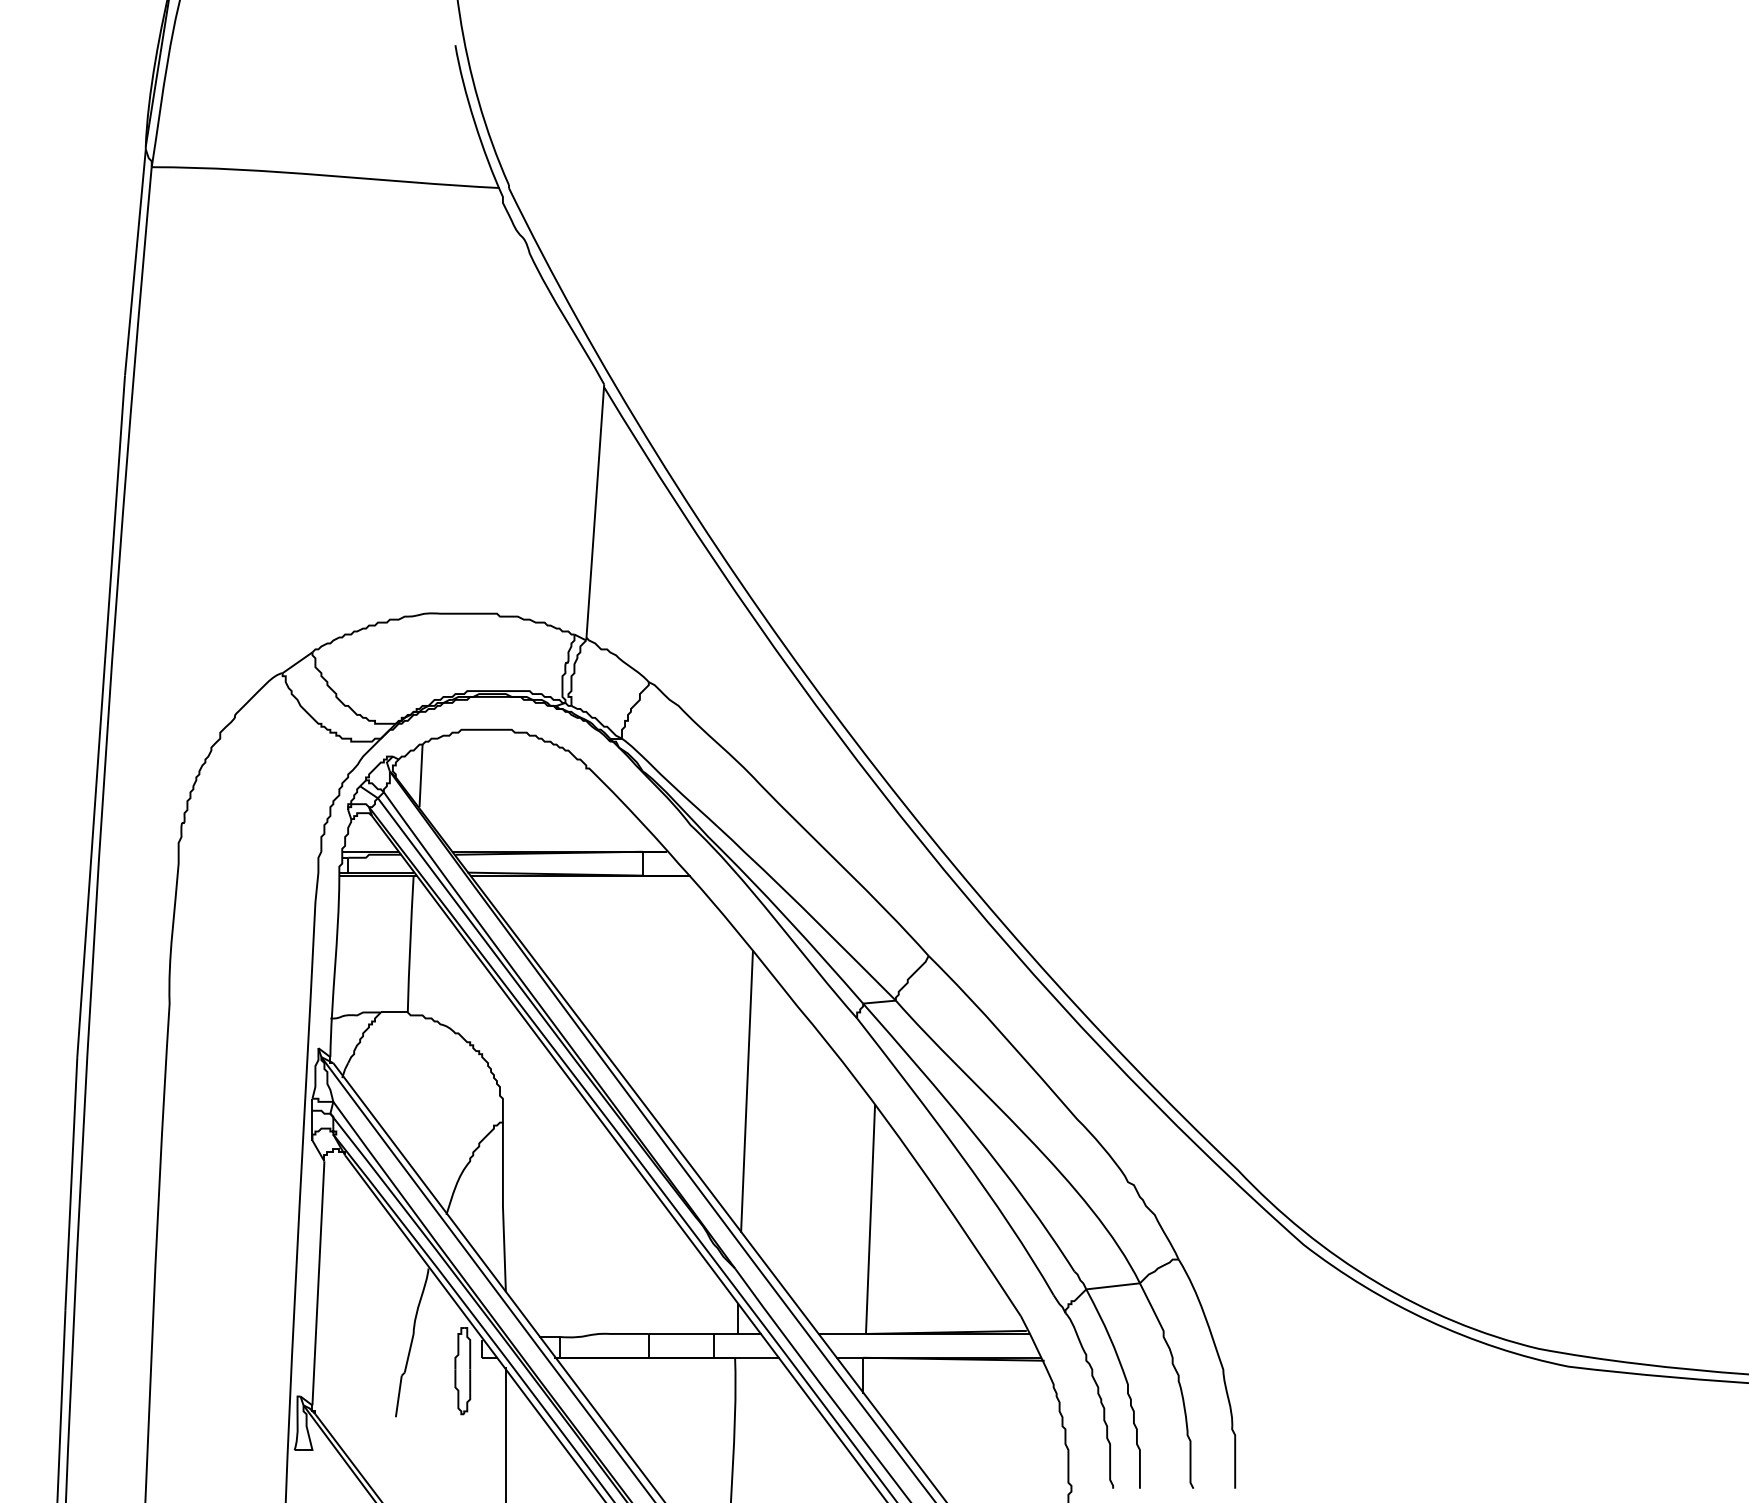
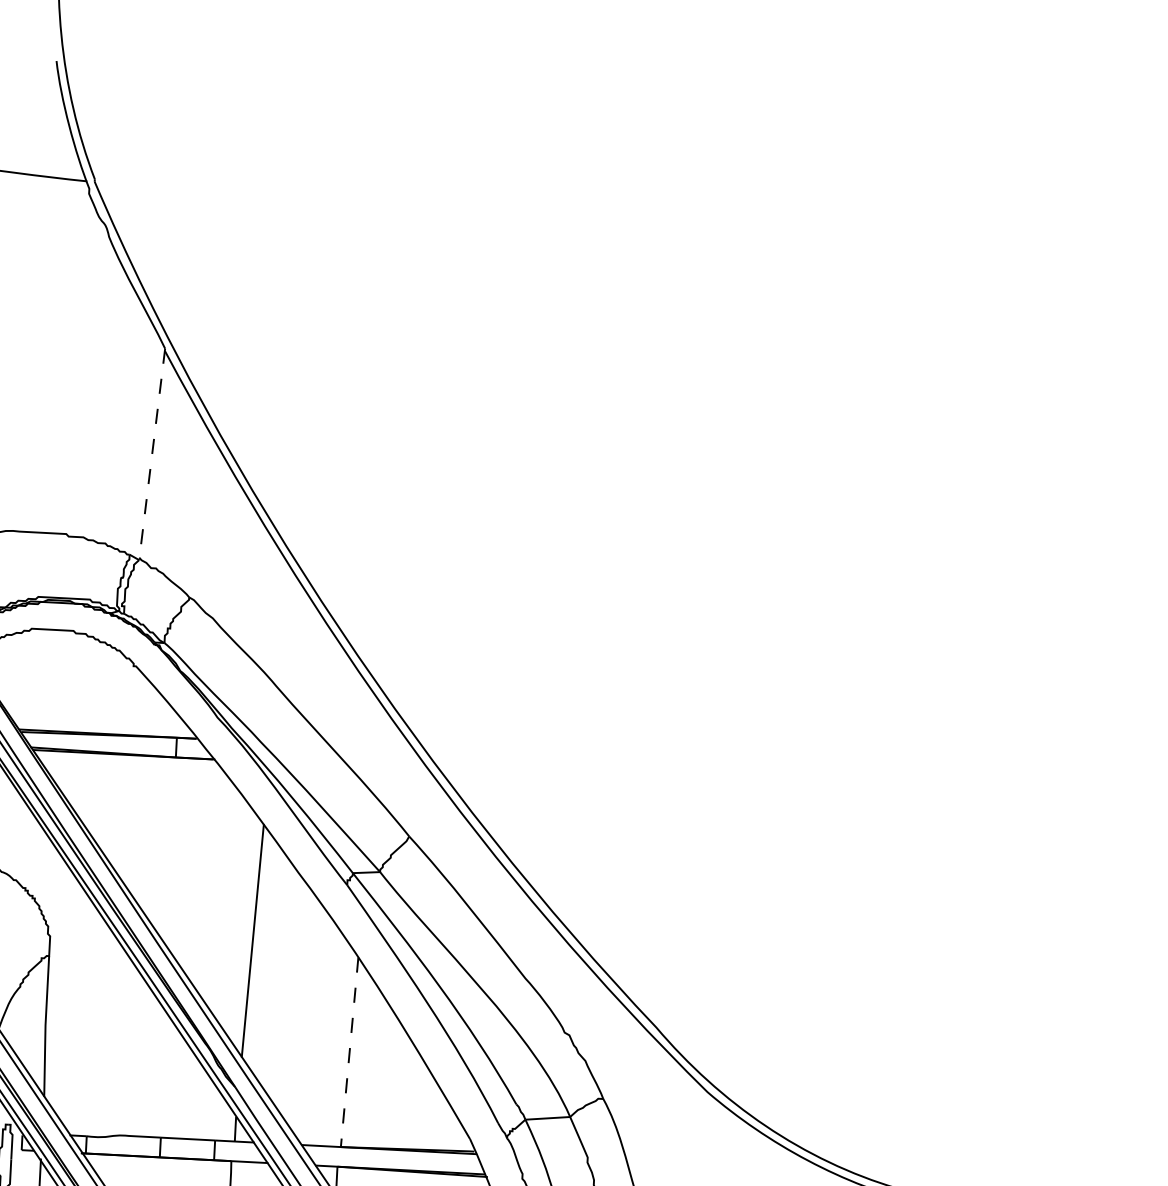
line: (595, 512) -> (152, 454), solid -> dashed
line: (870, 1219) -> (349, 1052), solid -> dashed

